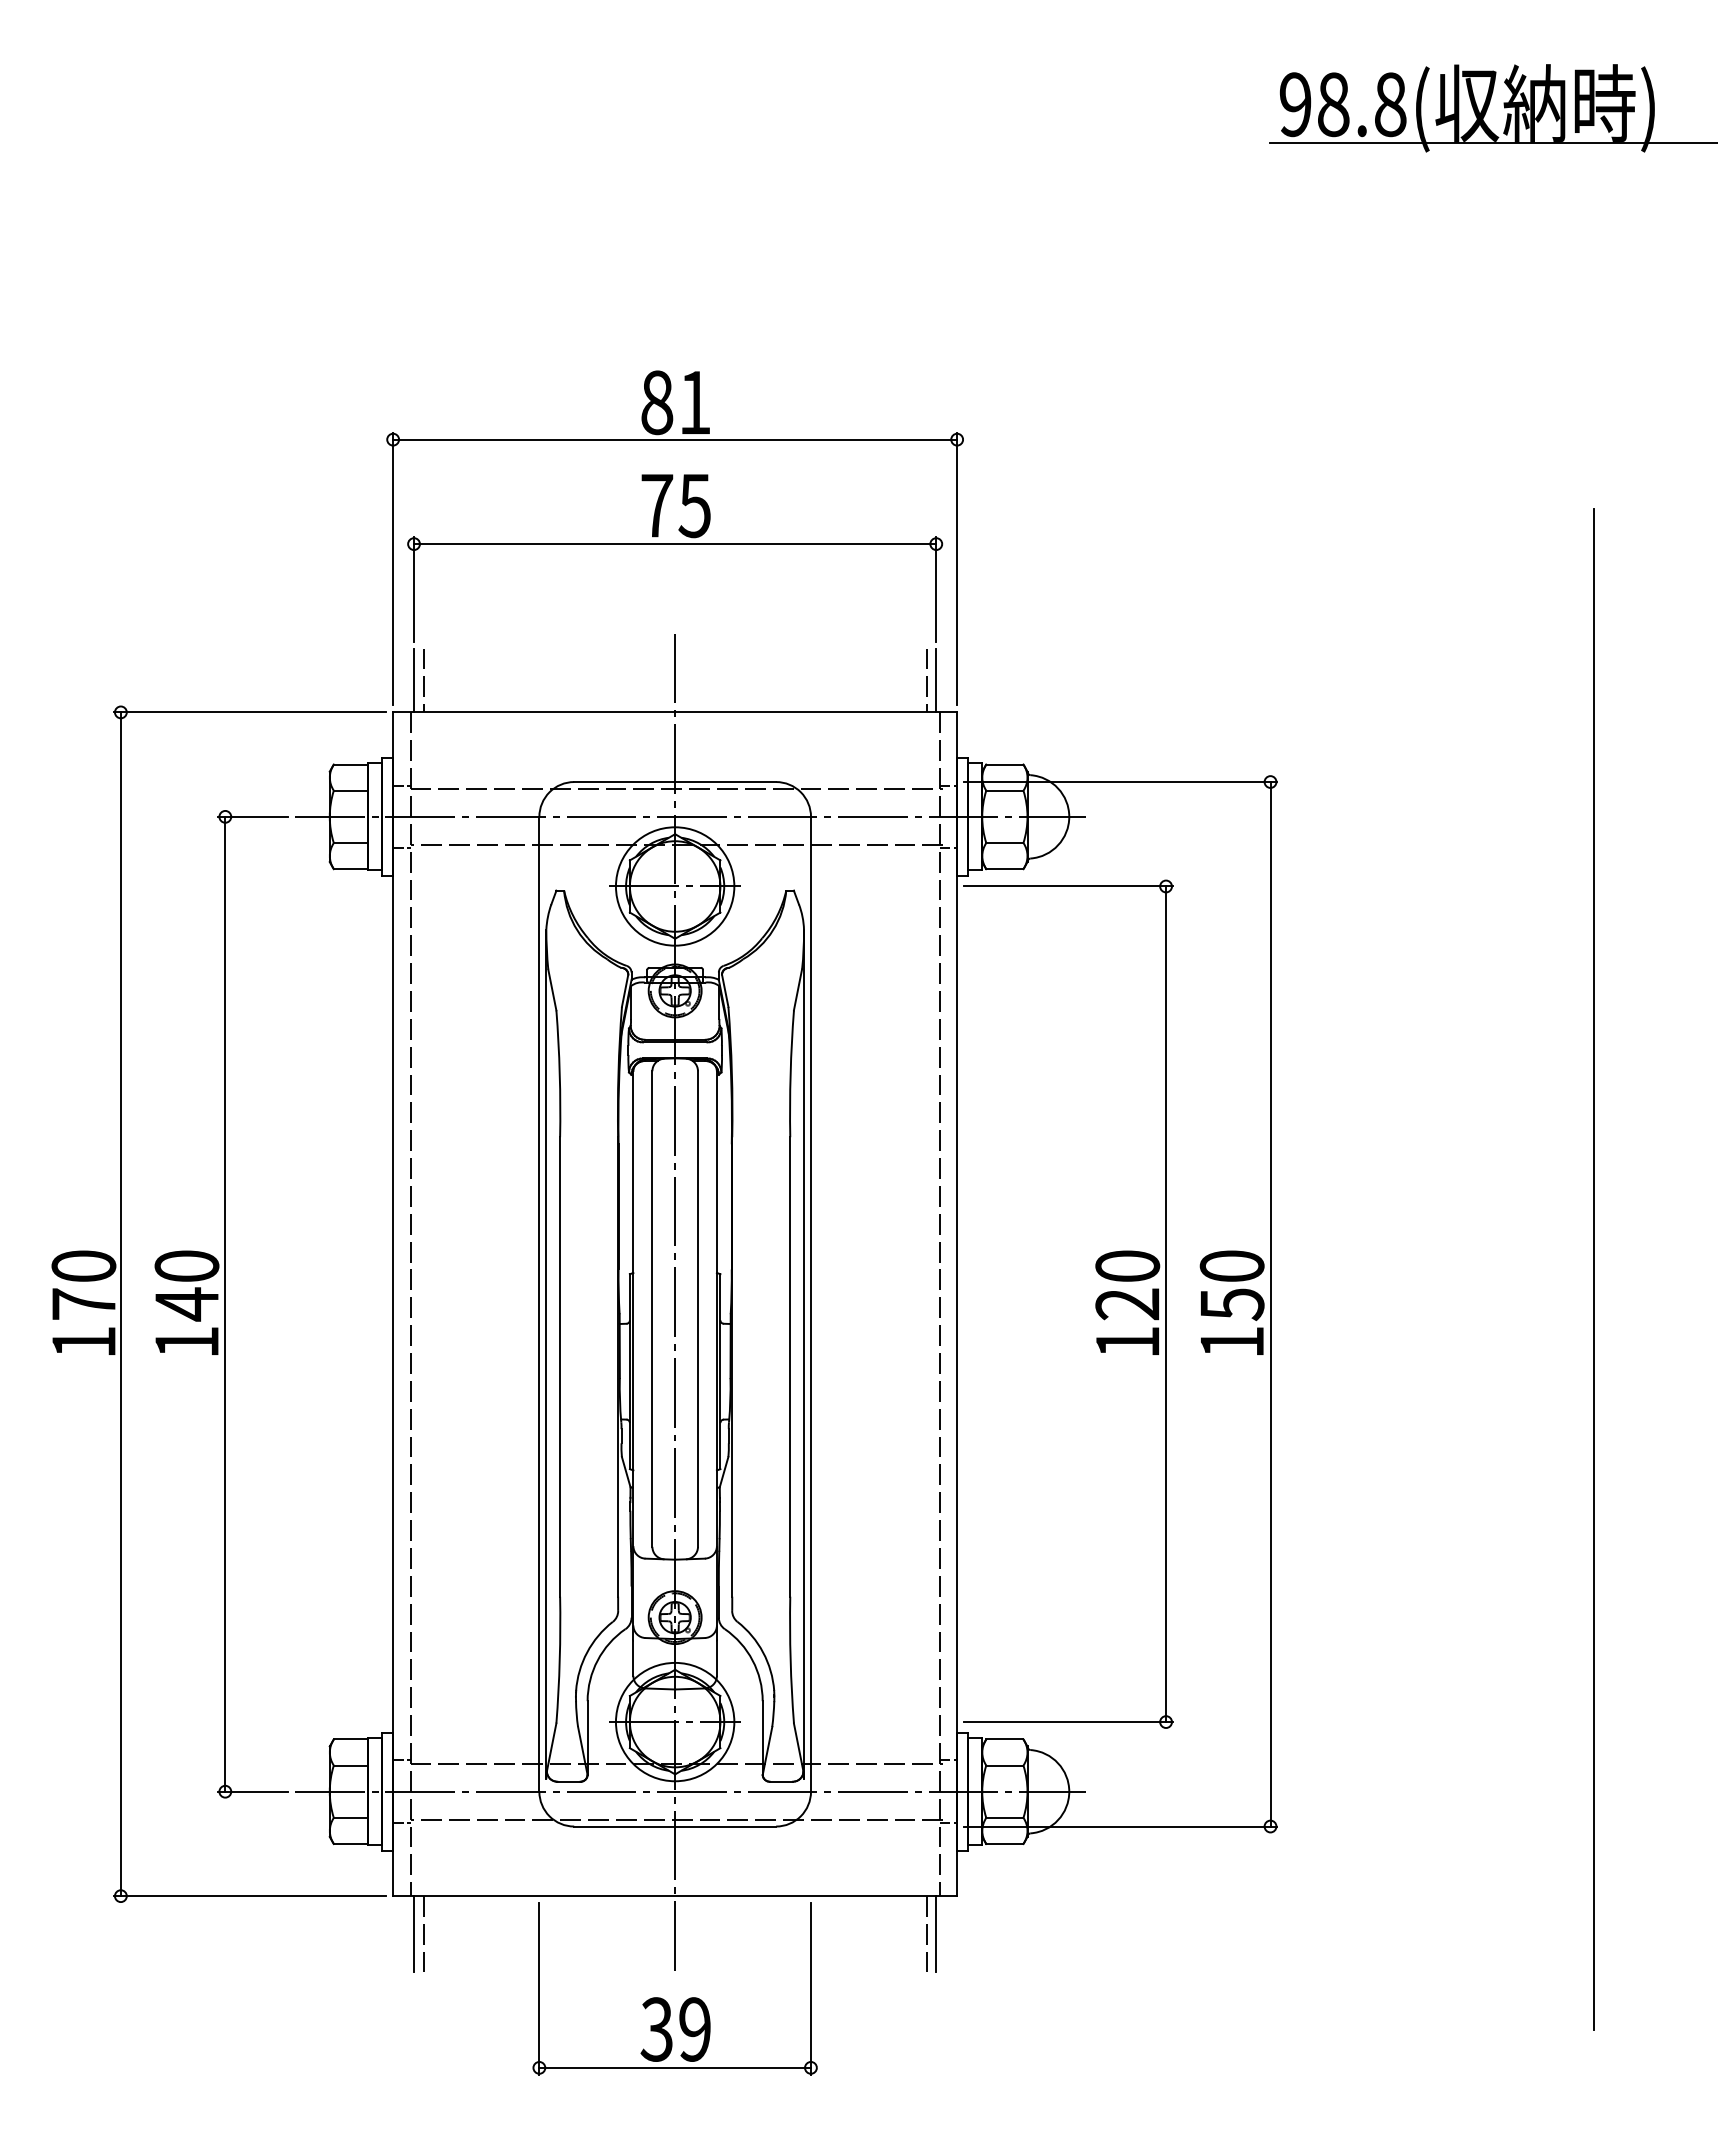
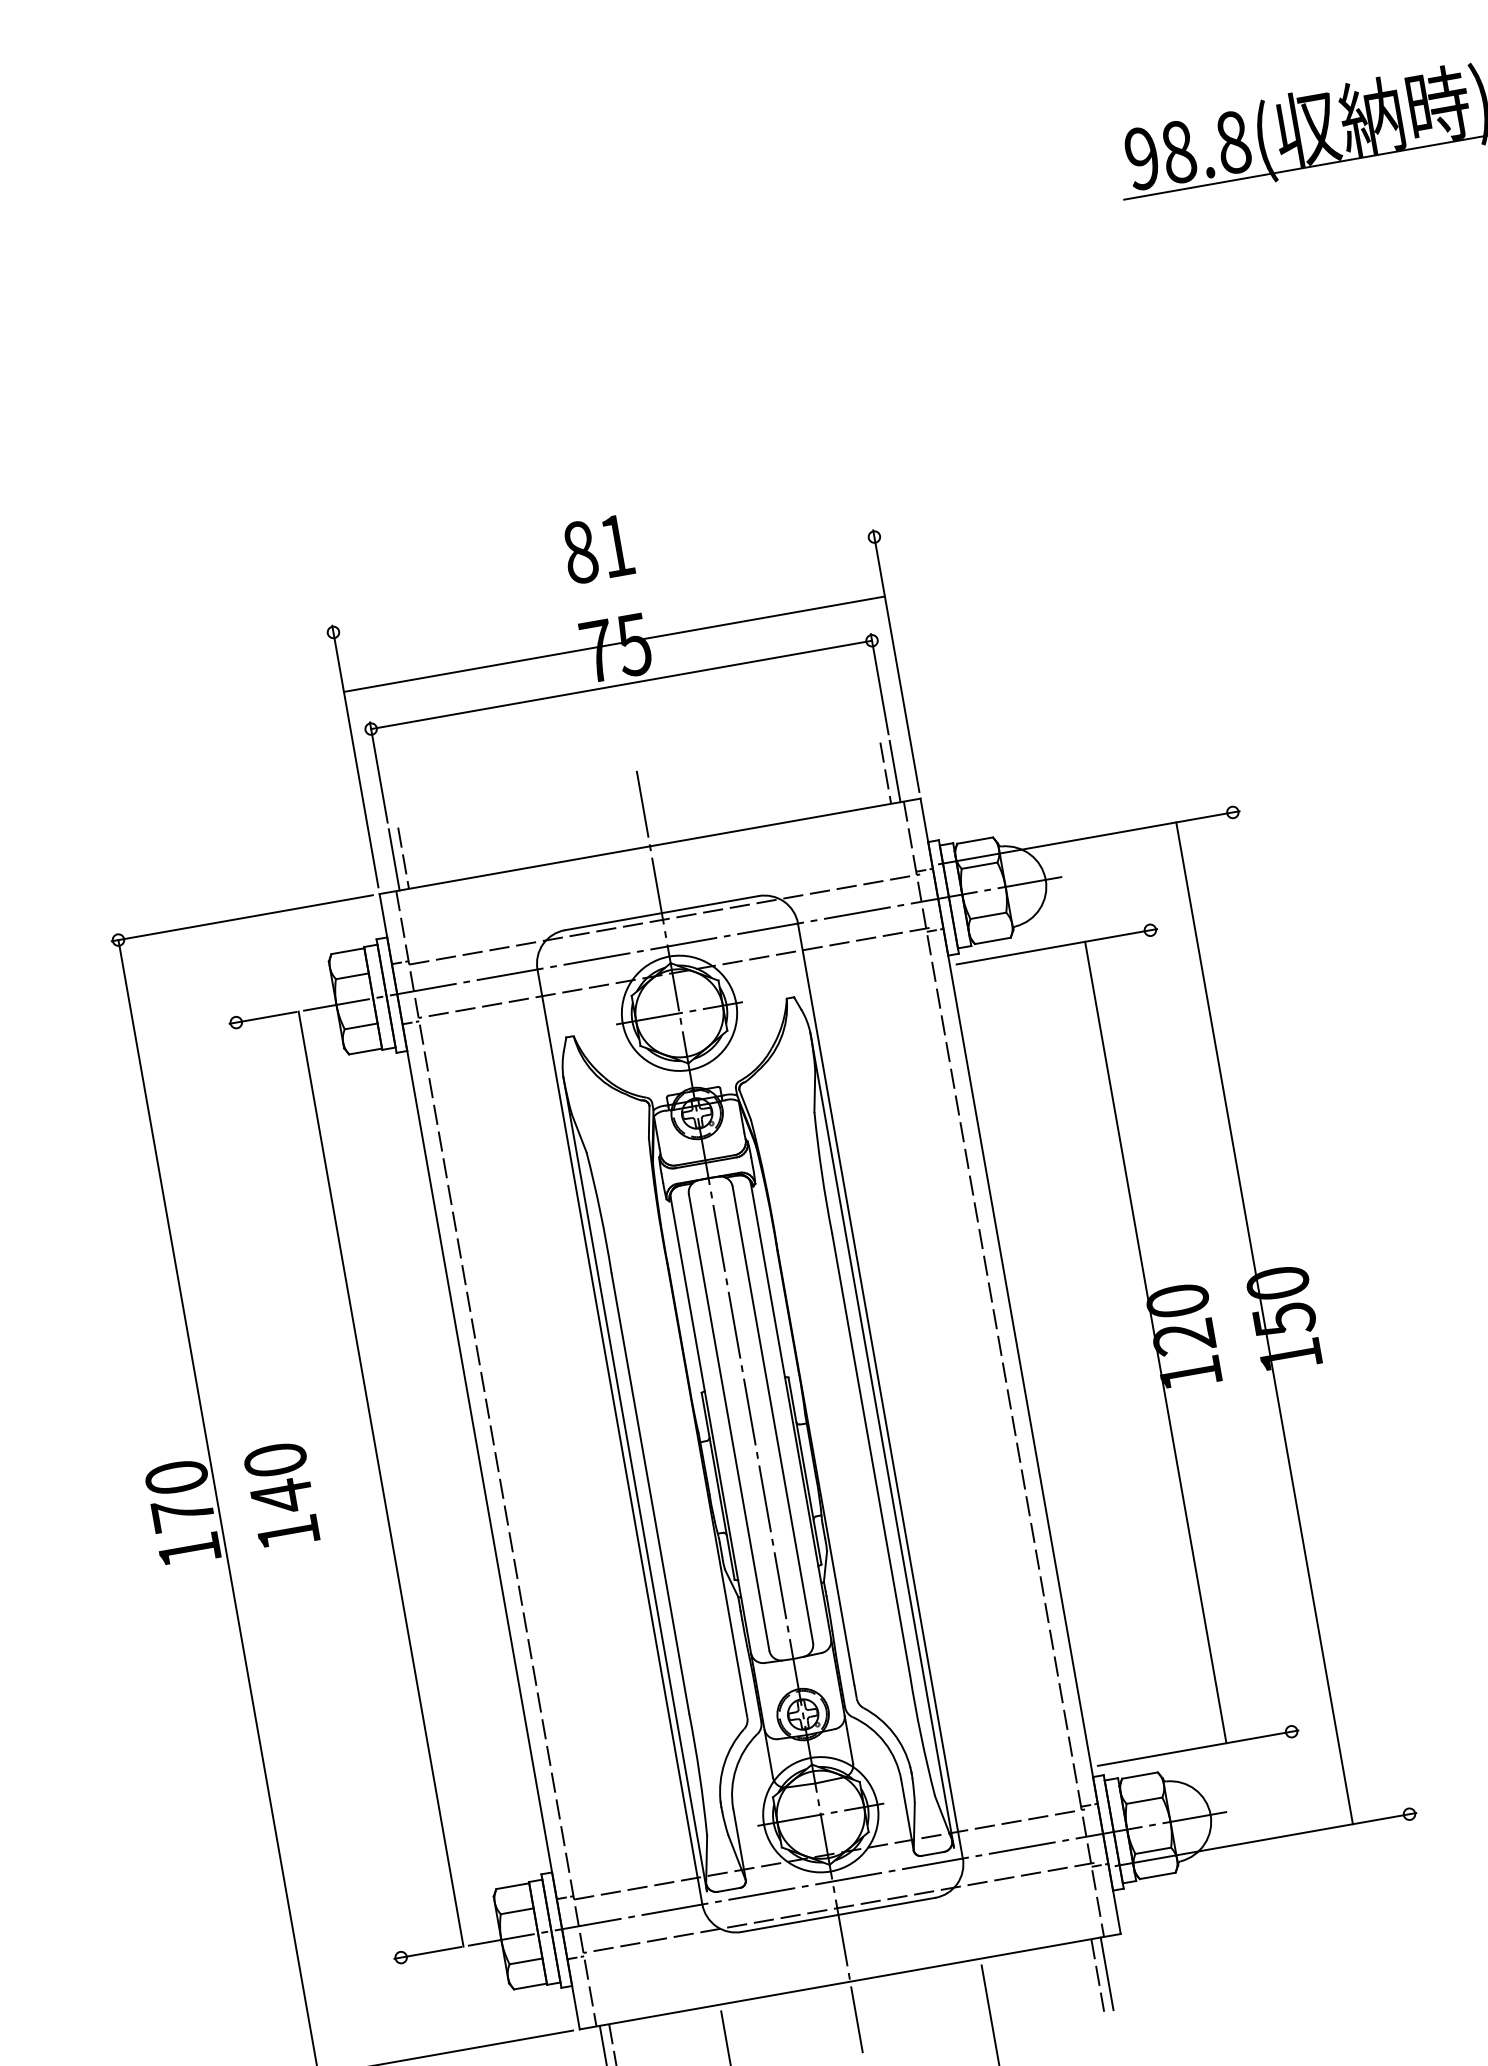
line: (675, 439) -> (614, 644), moved
line: (225, 1303) -> (381, 1478), moved
line: (1166, 1304) -> (1156, 1342), moved
line: (1270, 1304) -> (1264, 1323), moved

